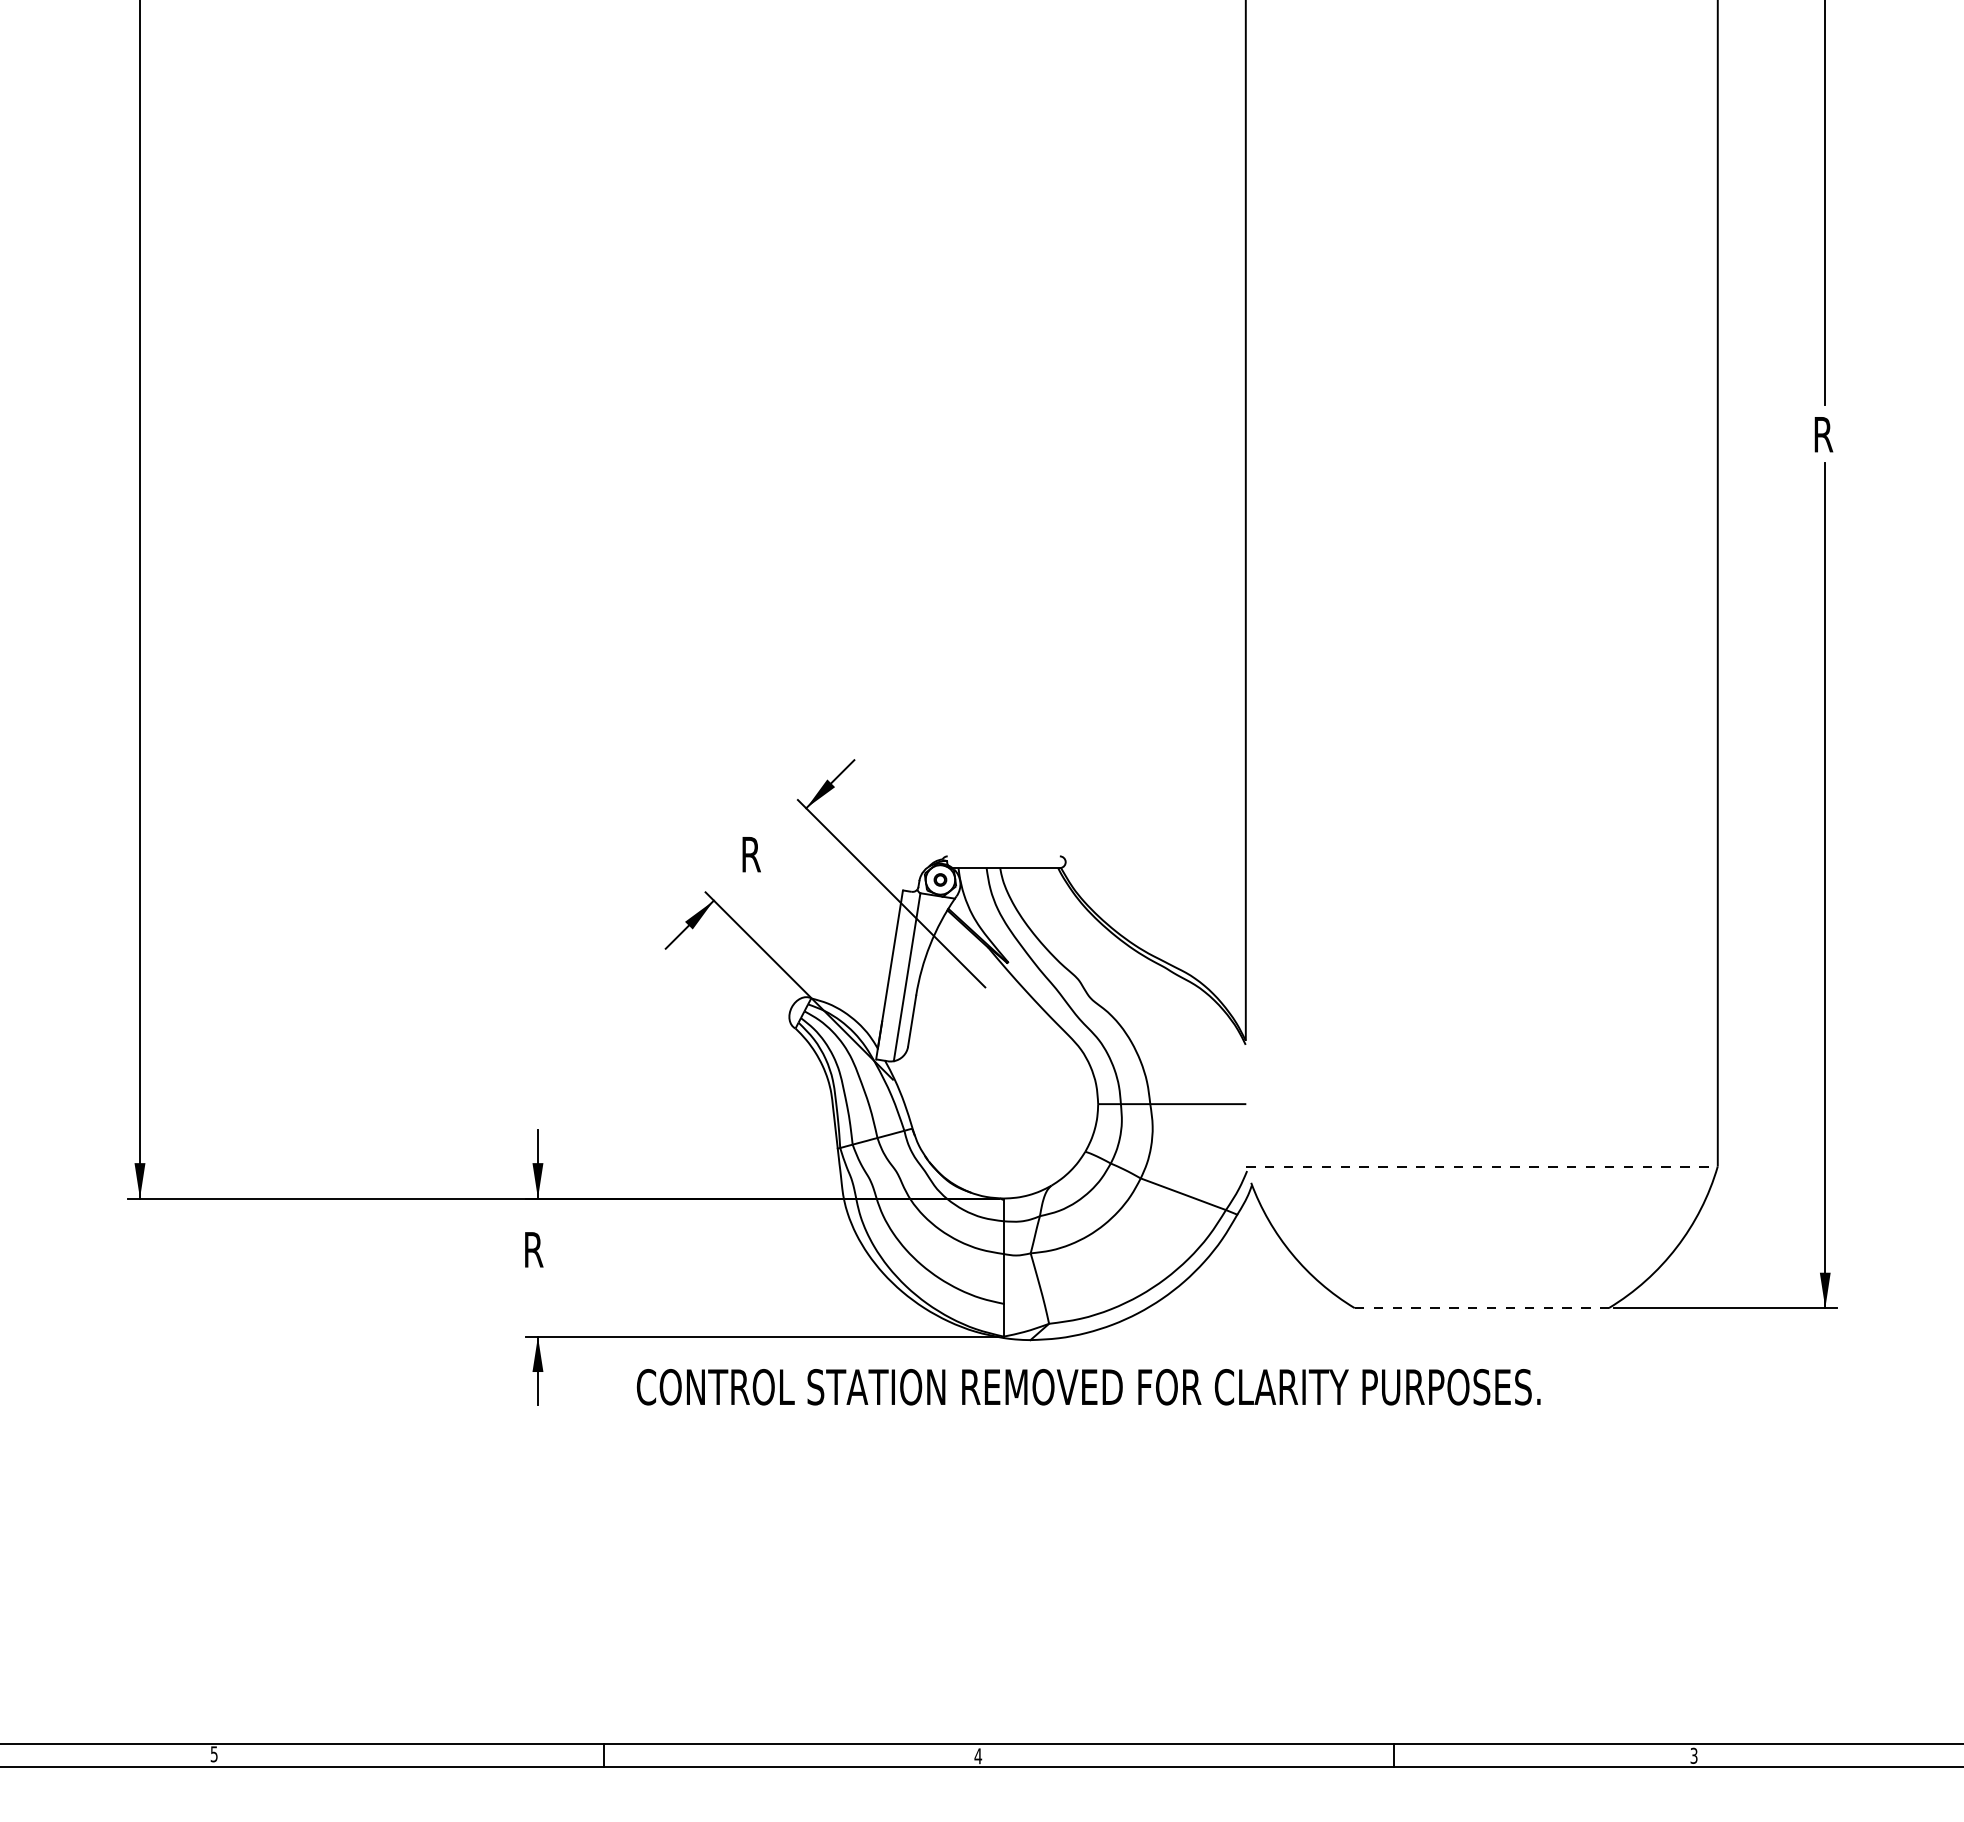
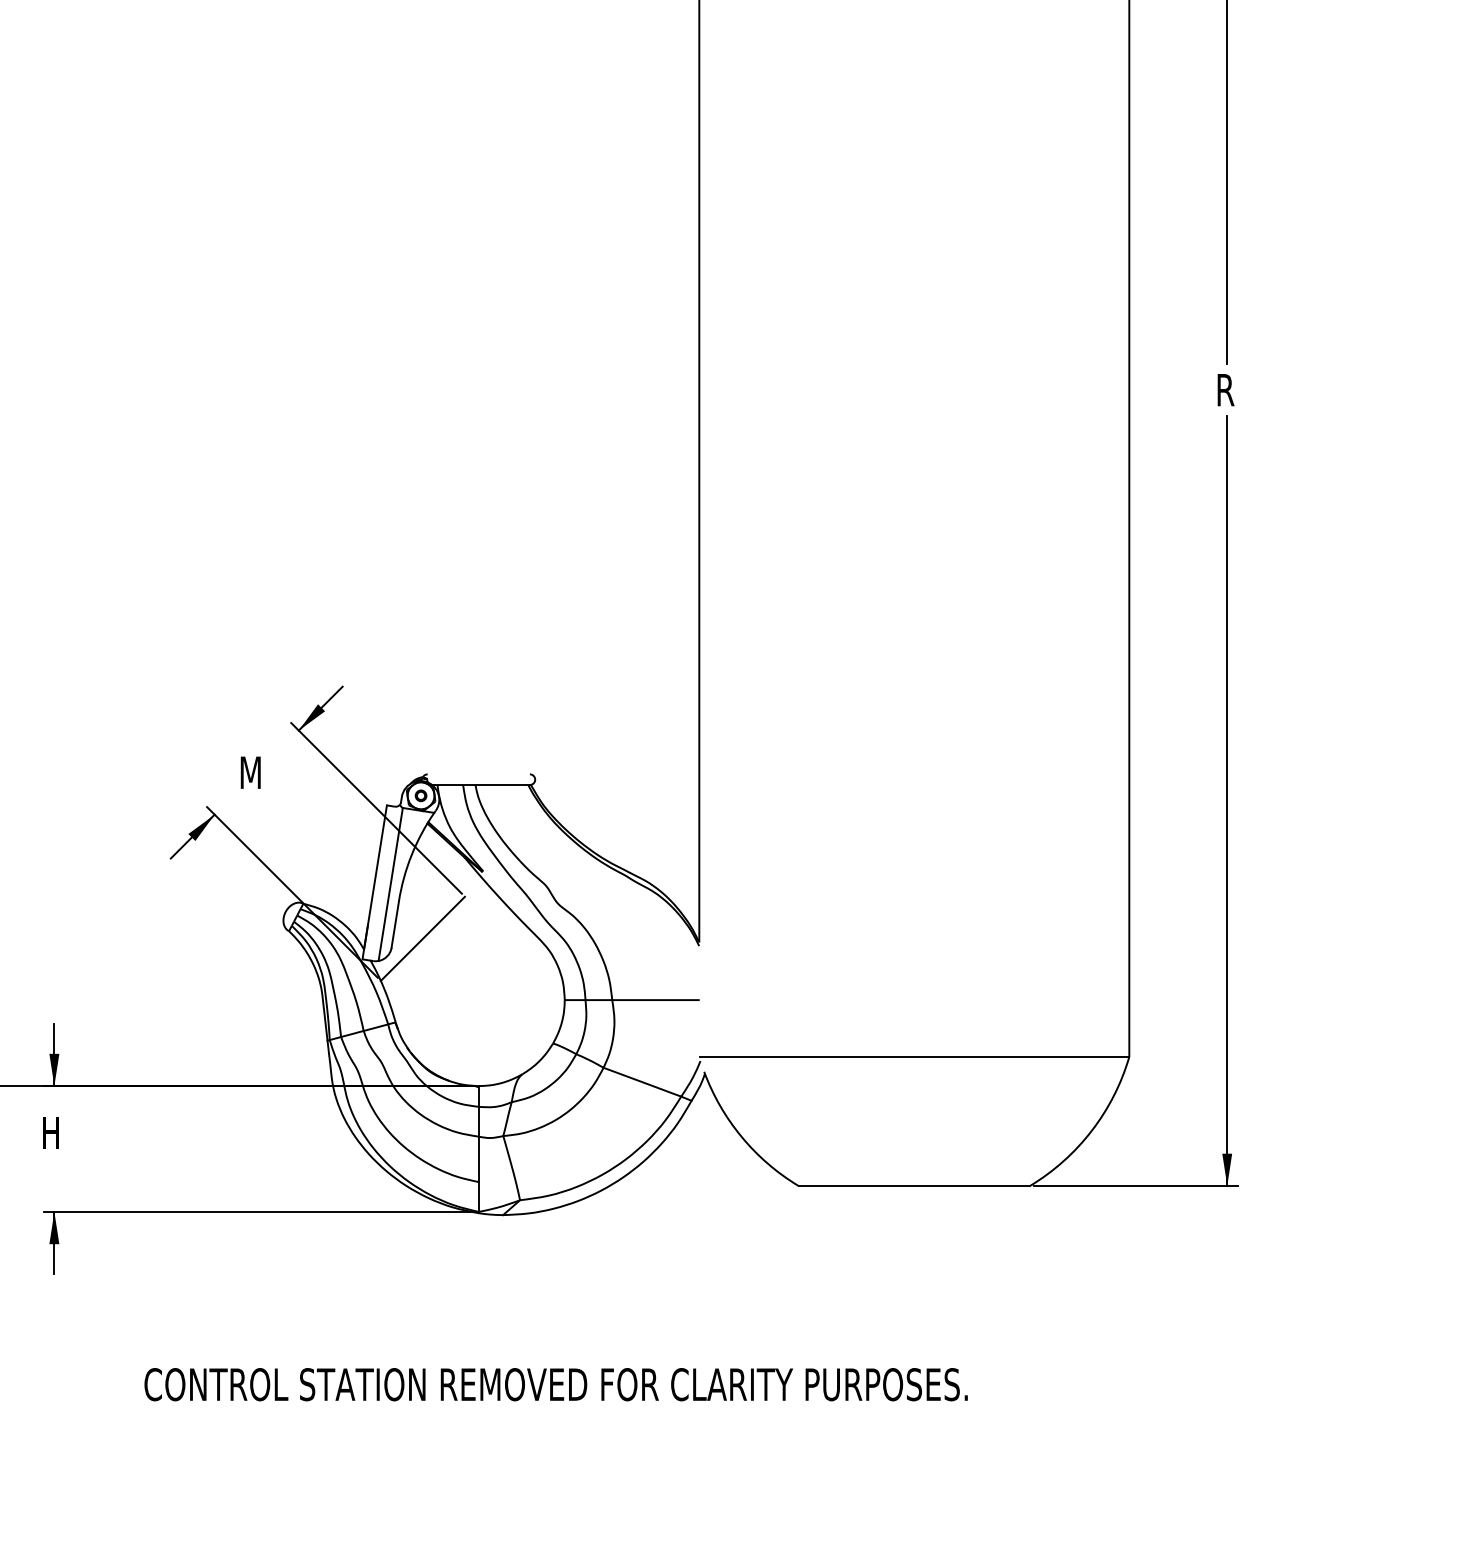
text: (754, 854) -> (251, 772), R -> M
line: (942, 1036) -> (422, 938), added
line: (1481, 1166) -> (914, 1056), dashed -> solid
text: (534, 1249) -> (51, 1132), R -> H
line: (1482, 1308) -> (914, 1186), dashed -> solid
text: (1088, 1387) -> (555, 1384), moved

